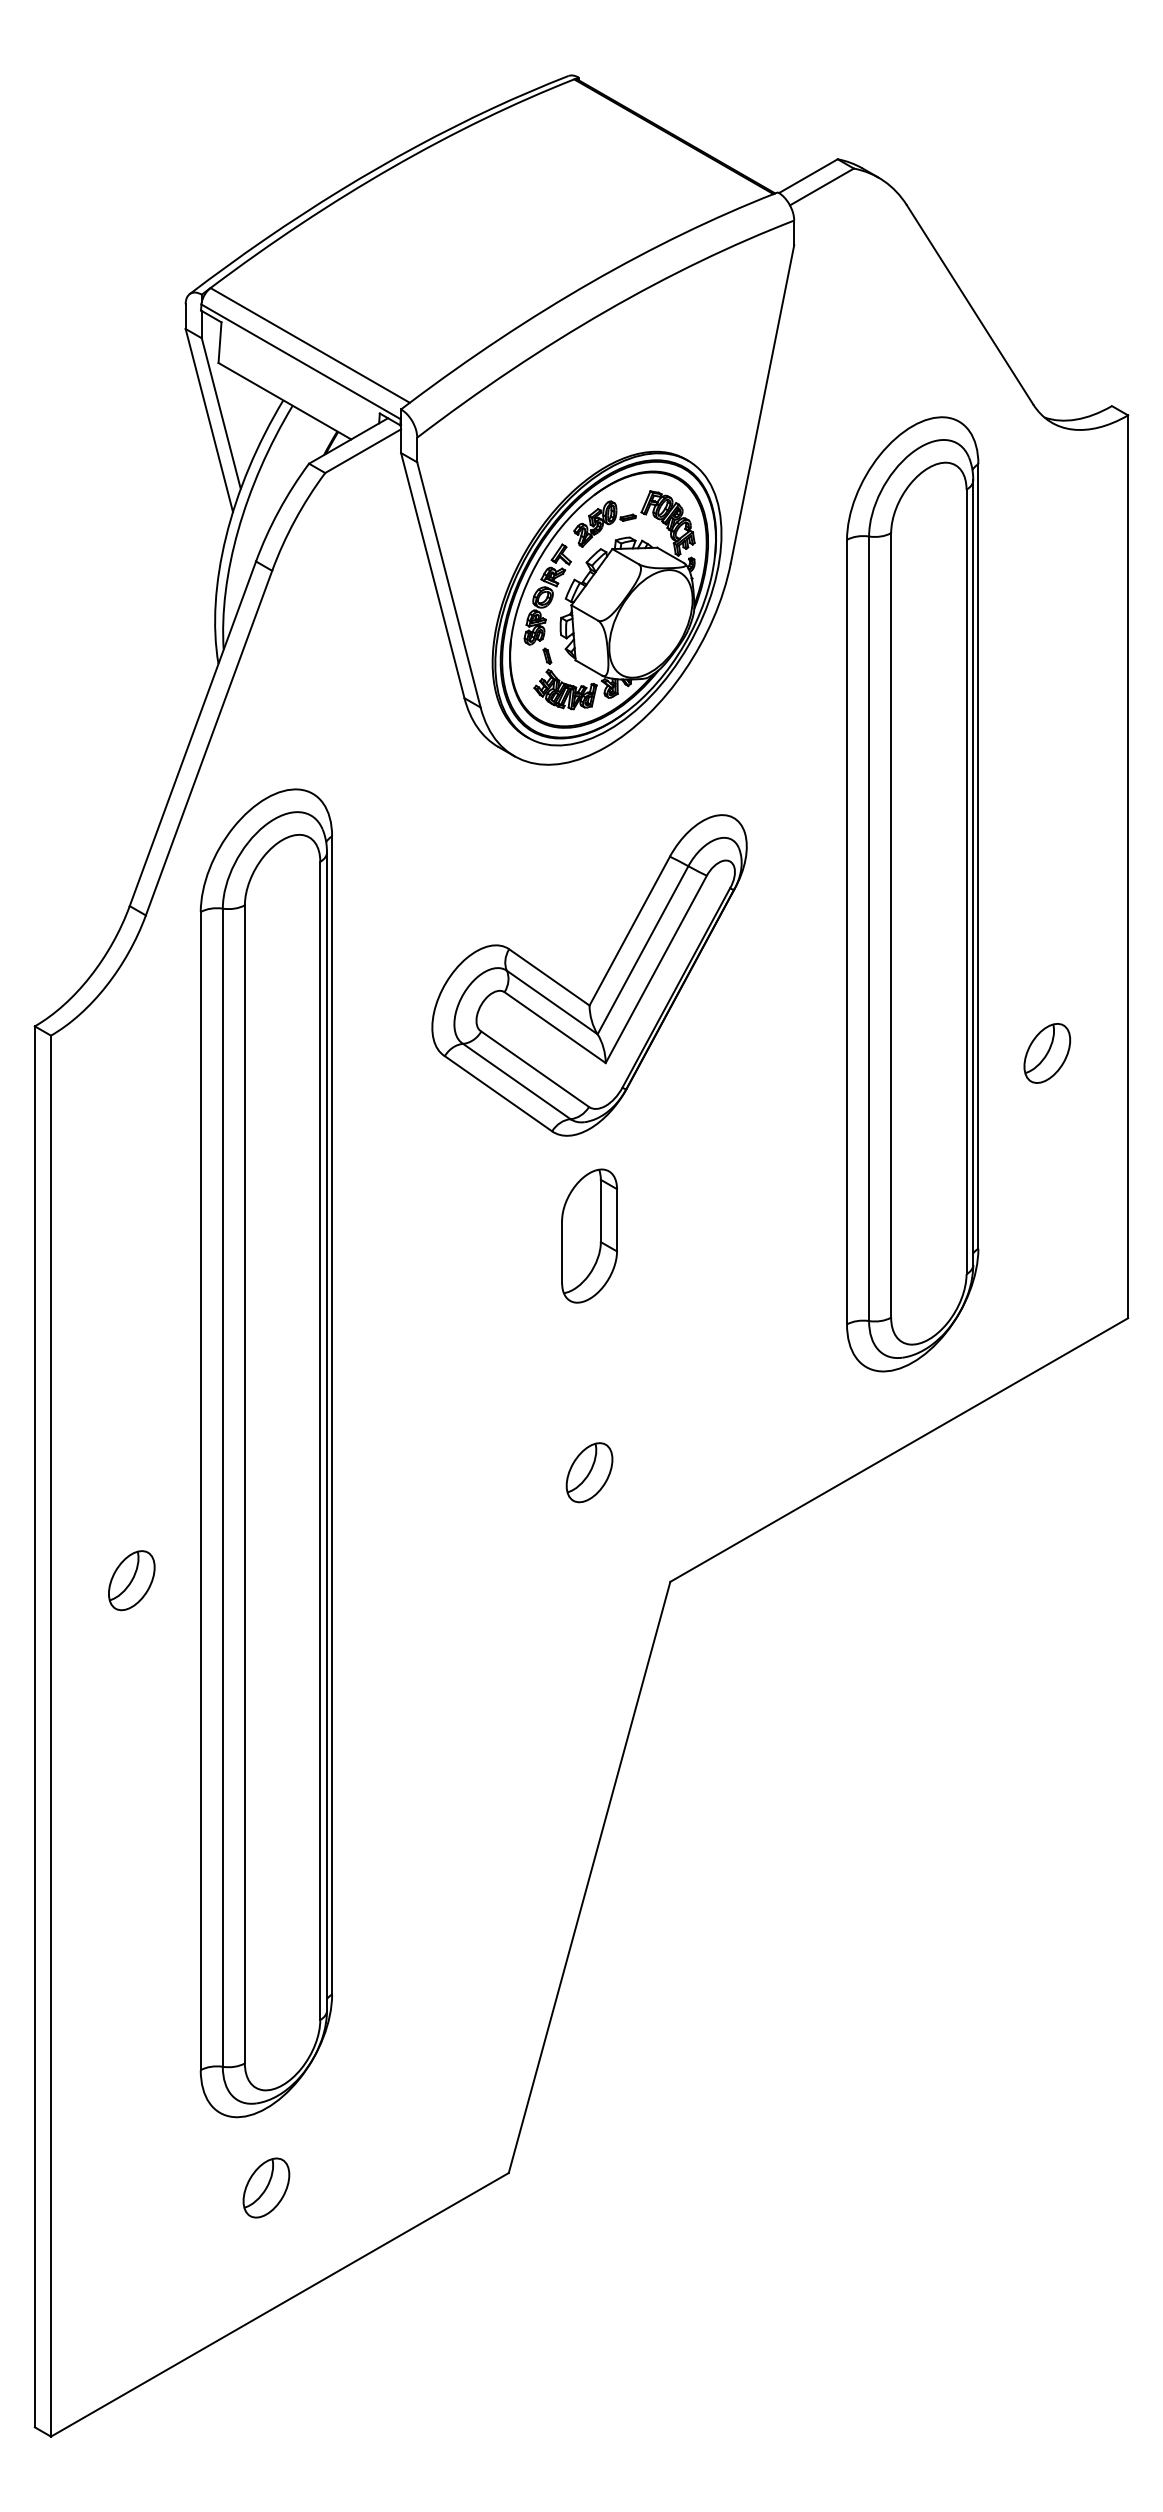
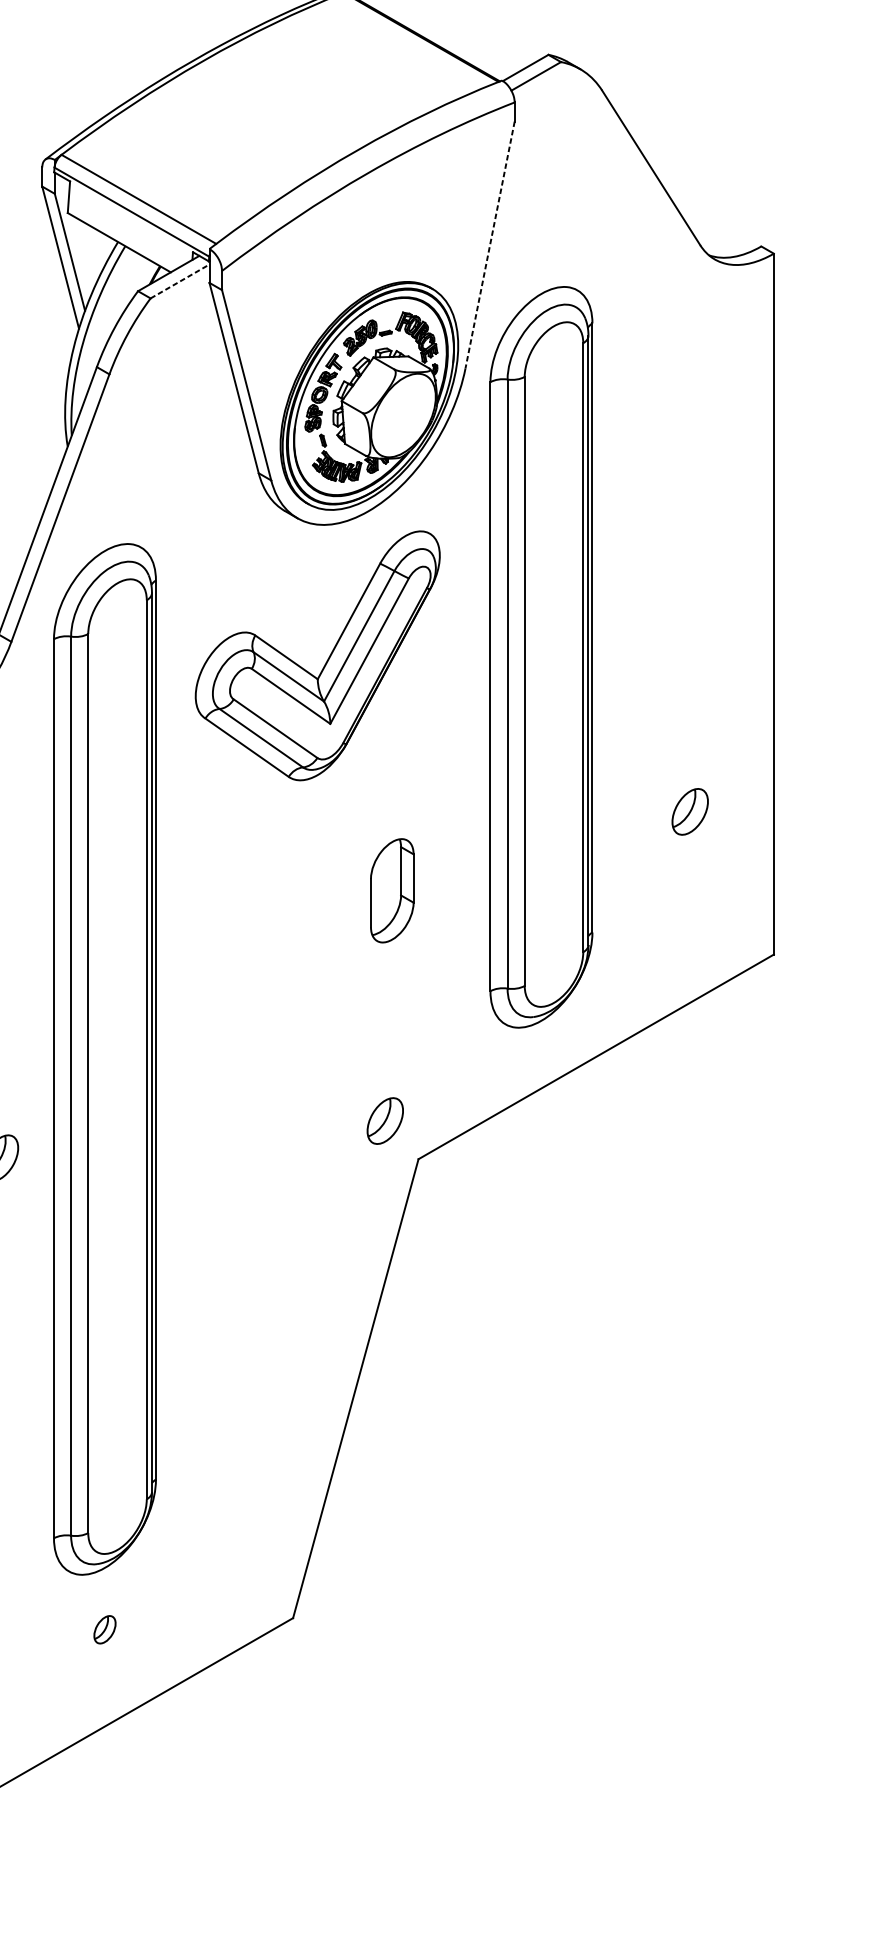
line: (762, 404) -> (490, 245), solid -> dashed
line: (363, 451) -> (180, 281), solid -> dashed
part: (912, 894) -> (541, 657), moved
part: (601, 981) -> (327, 660), moved
part: (1047, 1053) -> (690, 811), moved
part: (589, 1235) -> (392, 890), moved
part: (589, 1472) -> (385, 1120), moved
part: (266, 2187) -> (105, 1629), size x0.6

